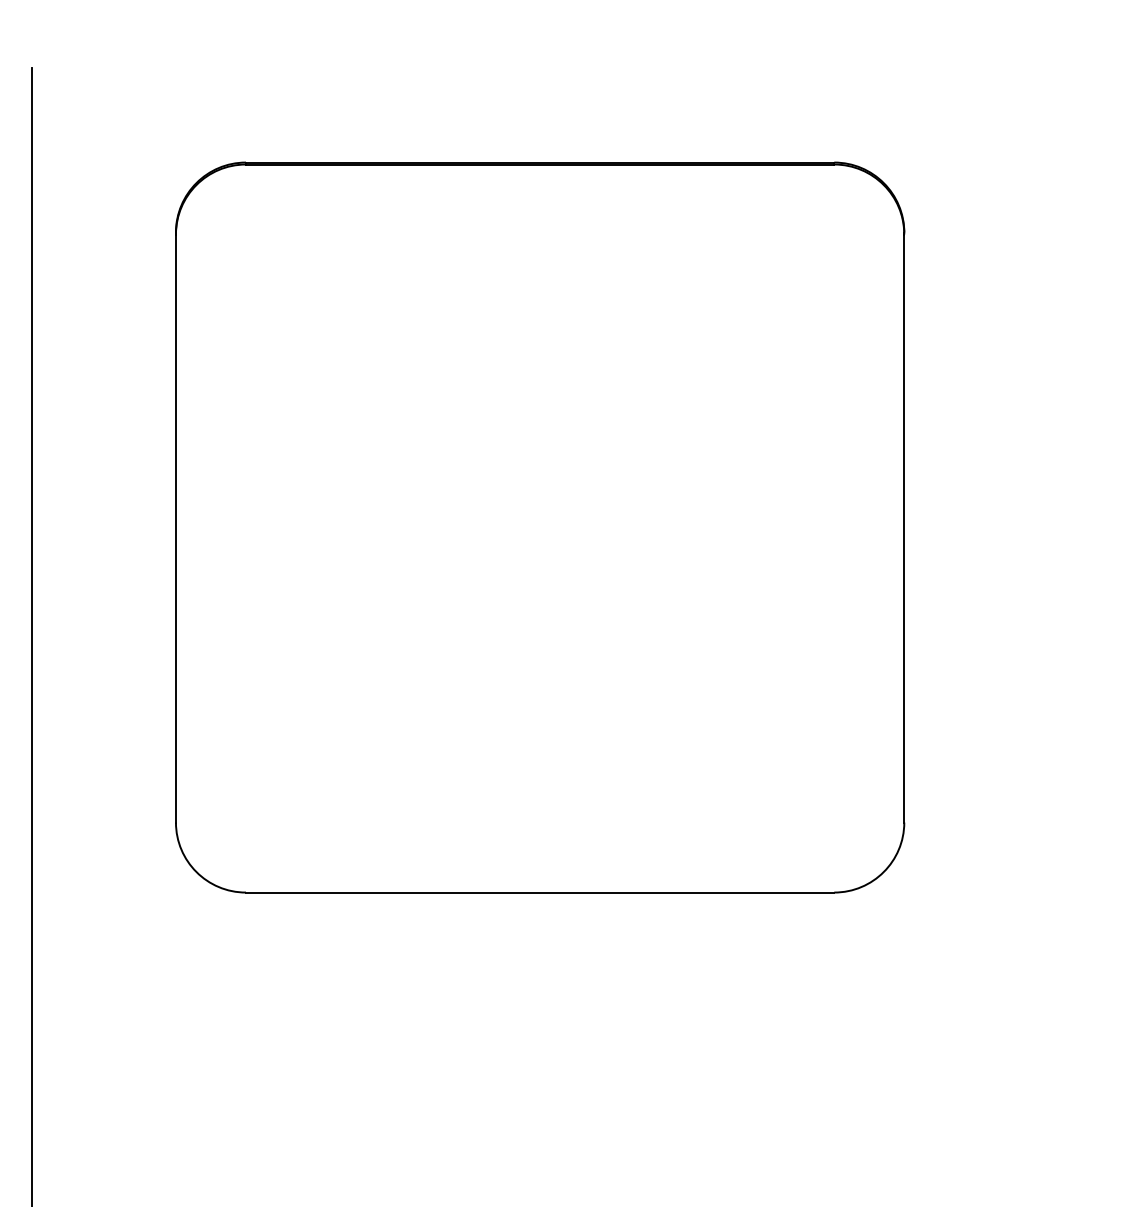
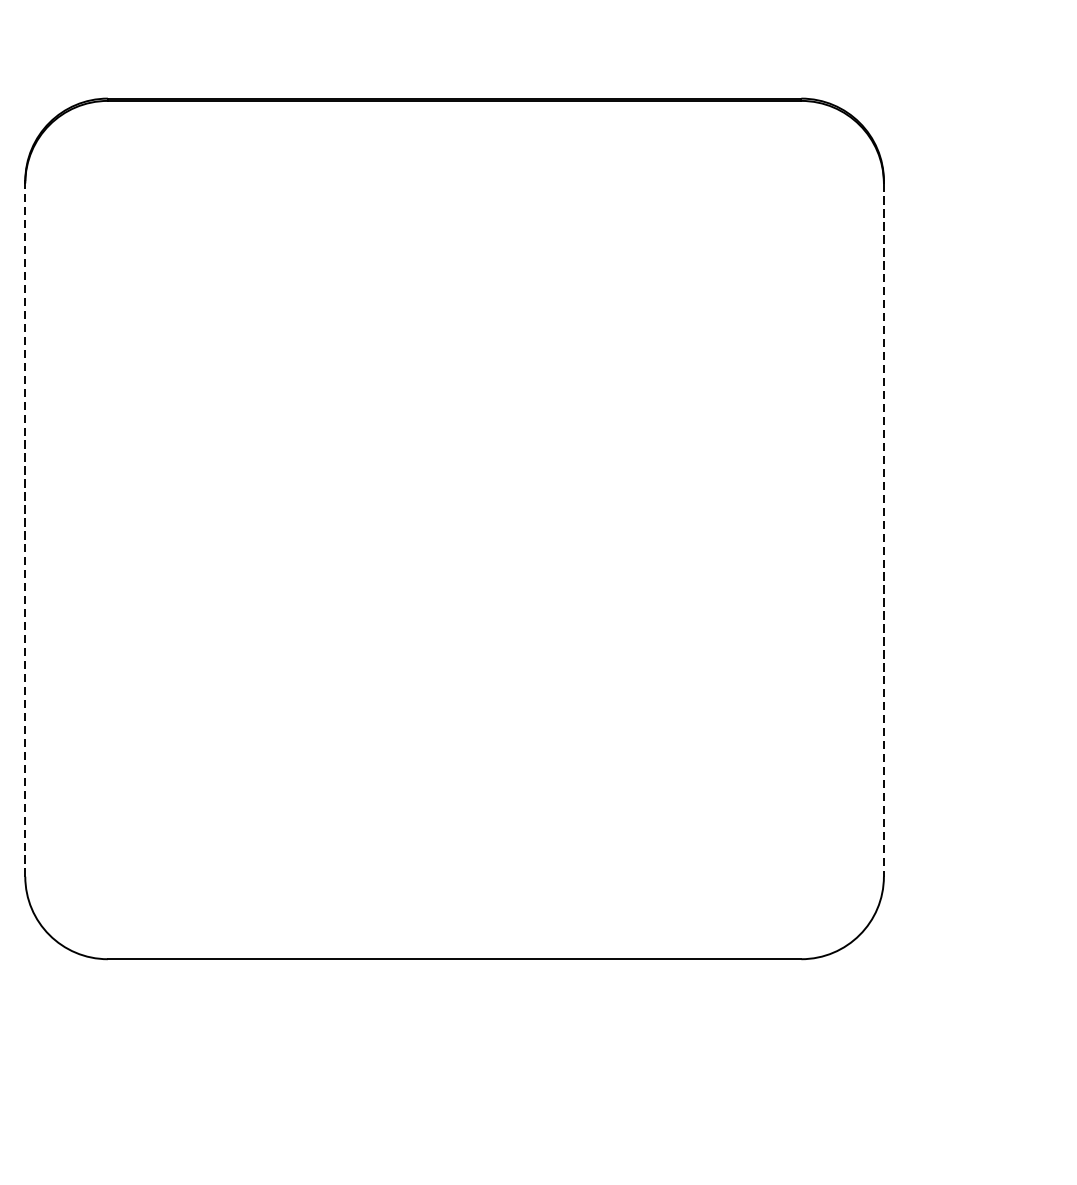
line: (175, 528) -> (24, 530), solid -> dashed
line: (904, 529) -> (884, 531), solid -> dashed

